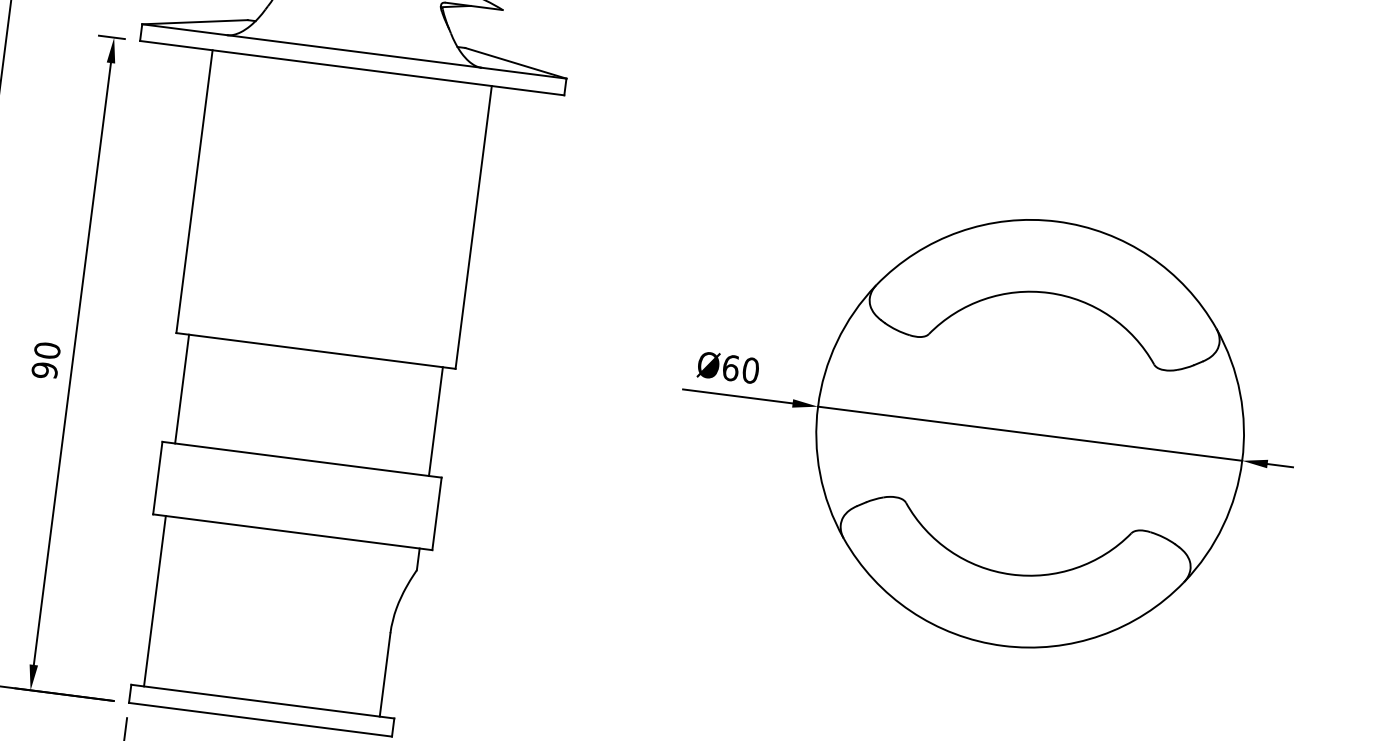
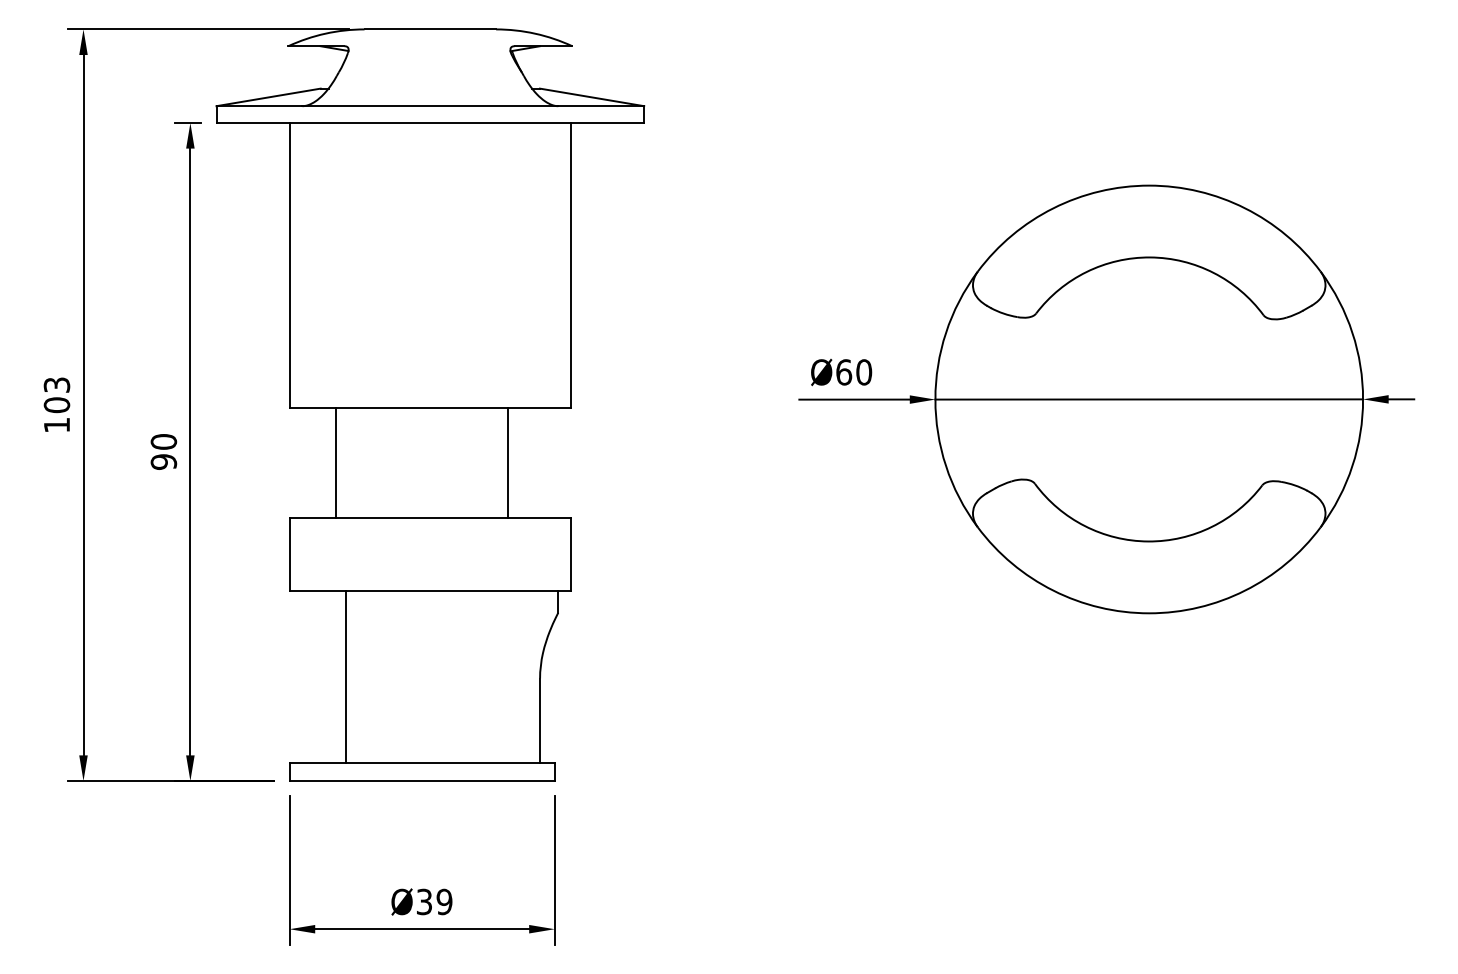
line: (182, 388) -> (336, 462), moved
line: (436, 421) -> (508, 462), moved
line: (155, 600) -> (346, 676), moved

